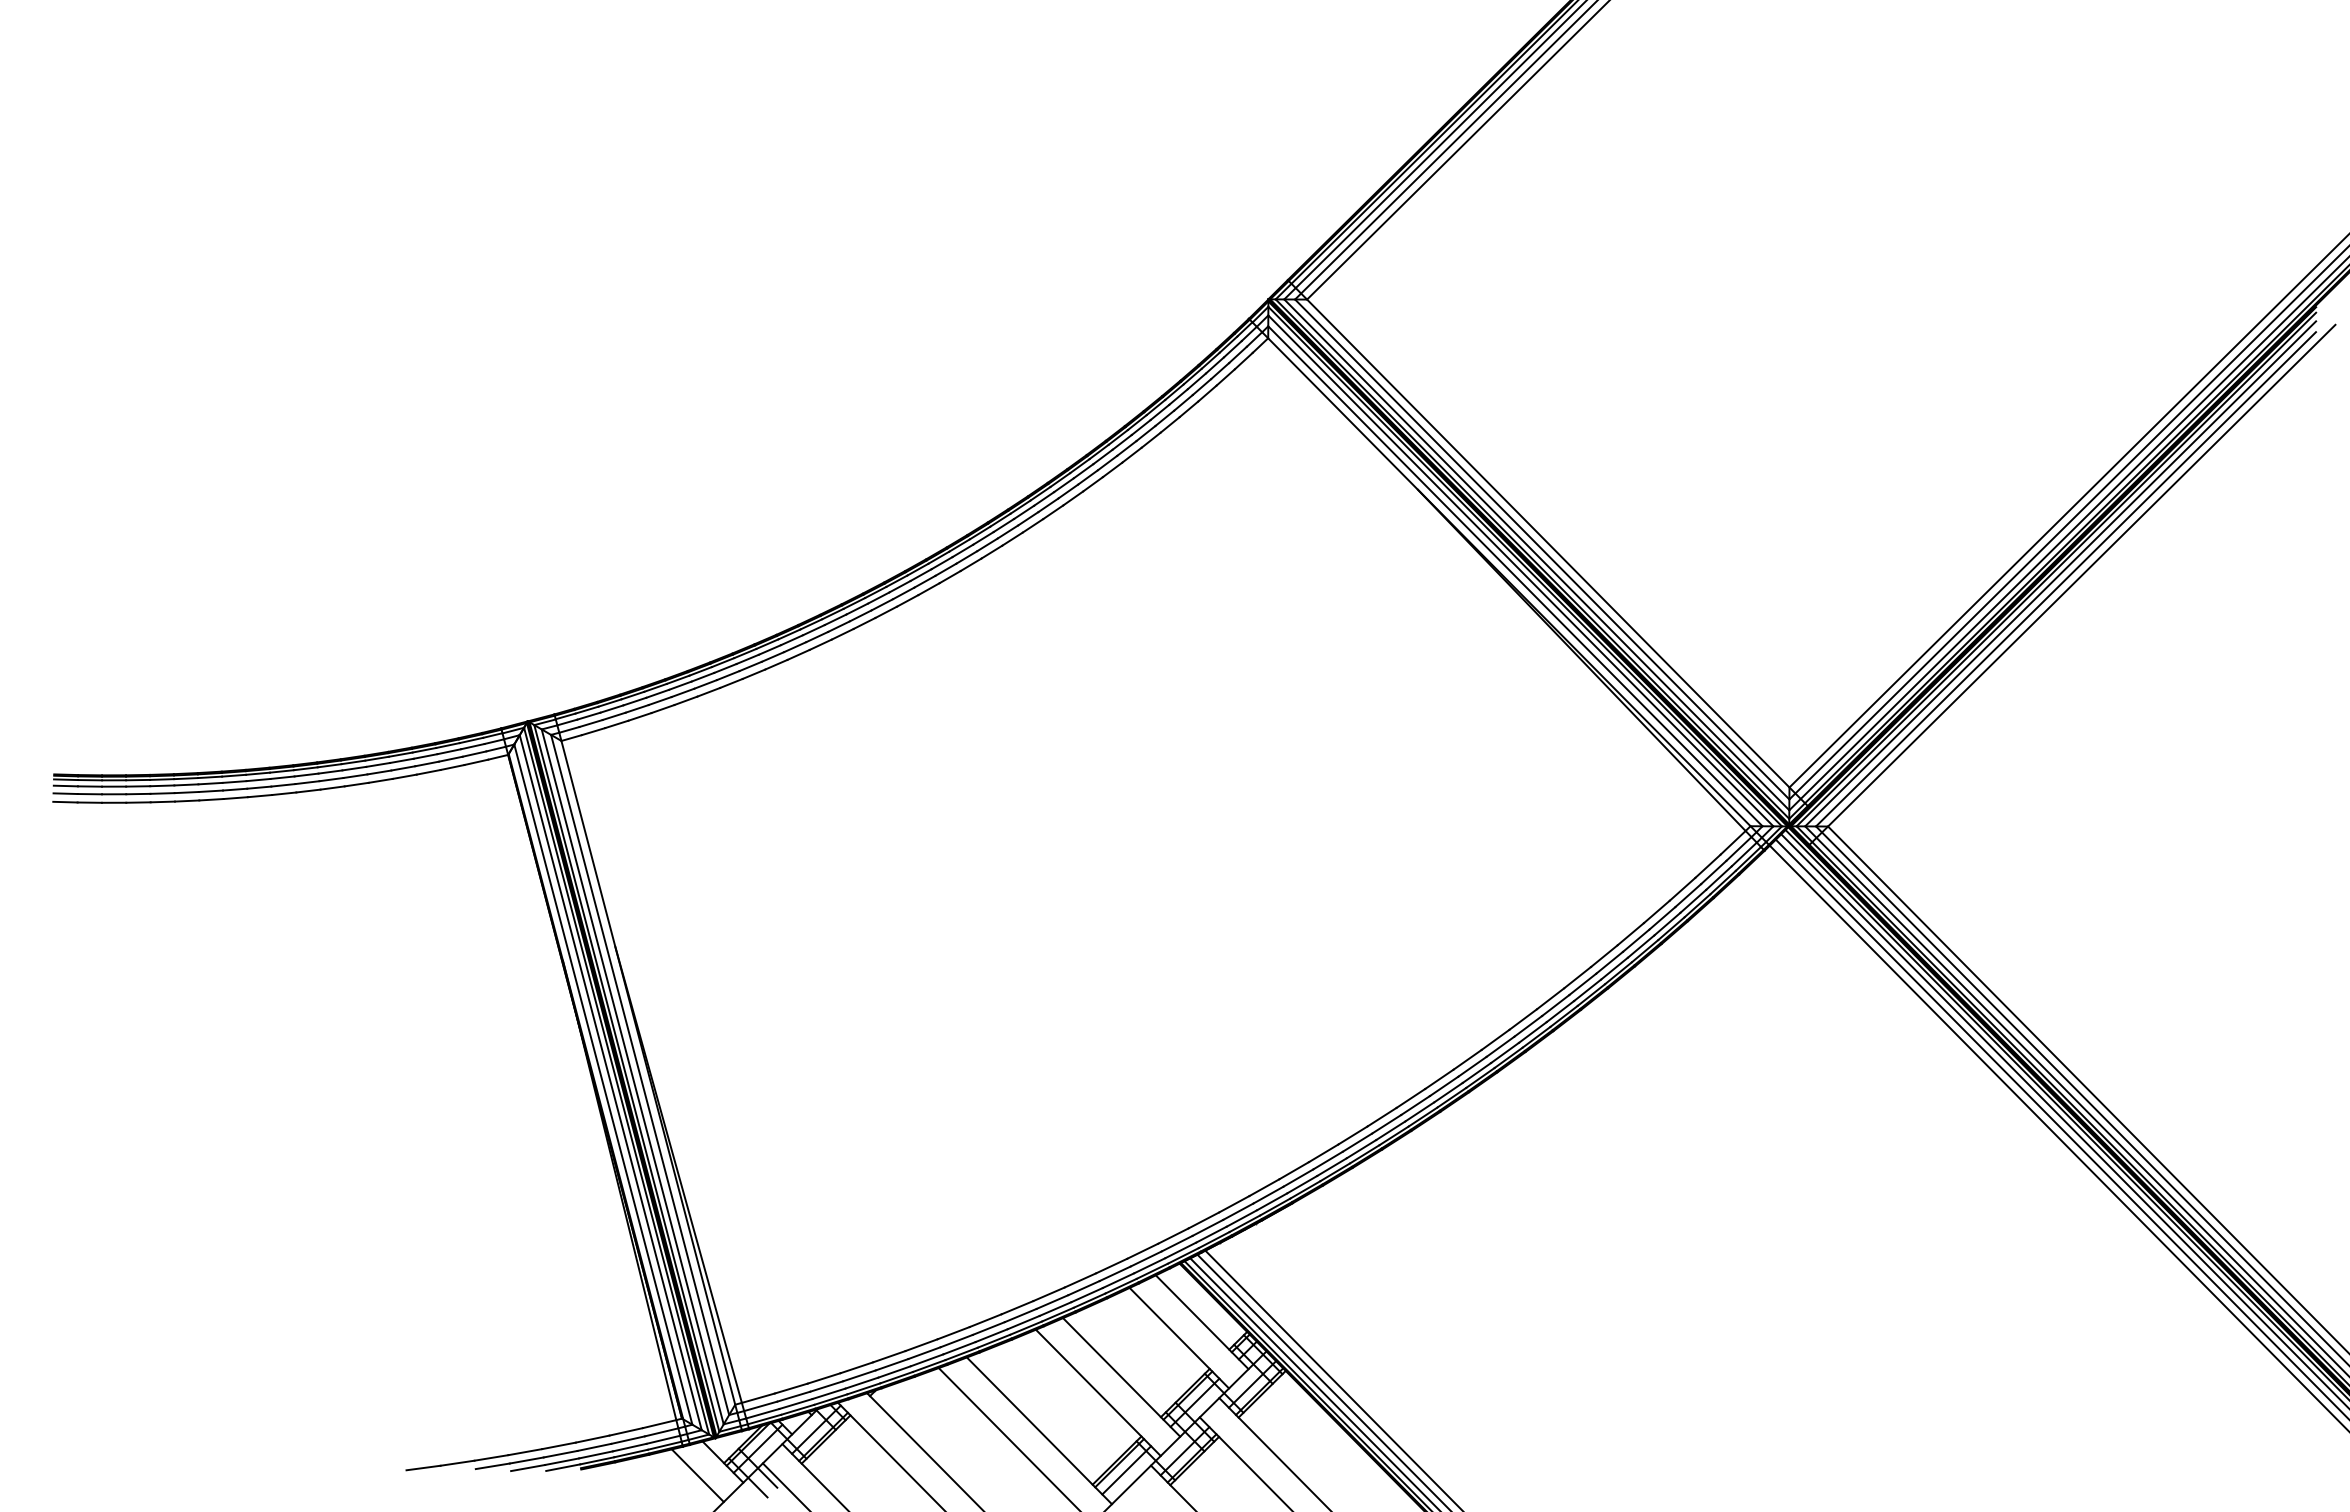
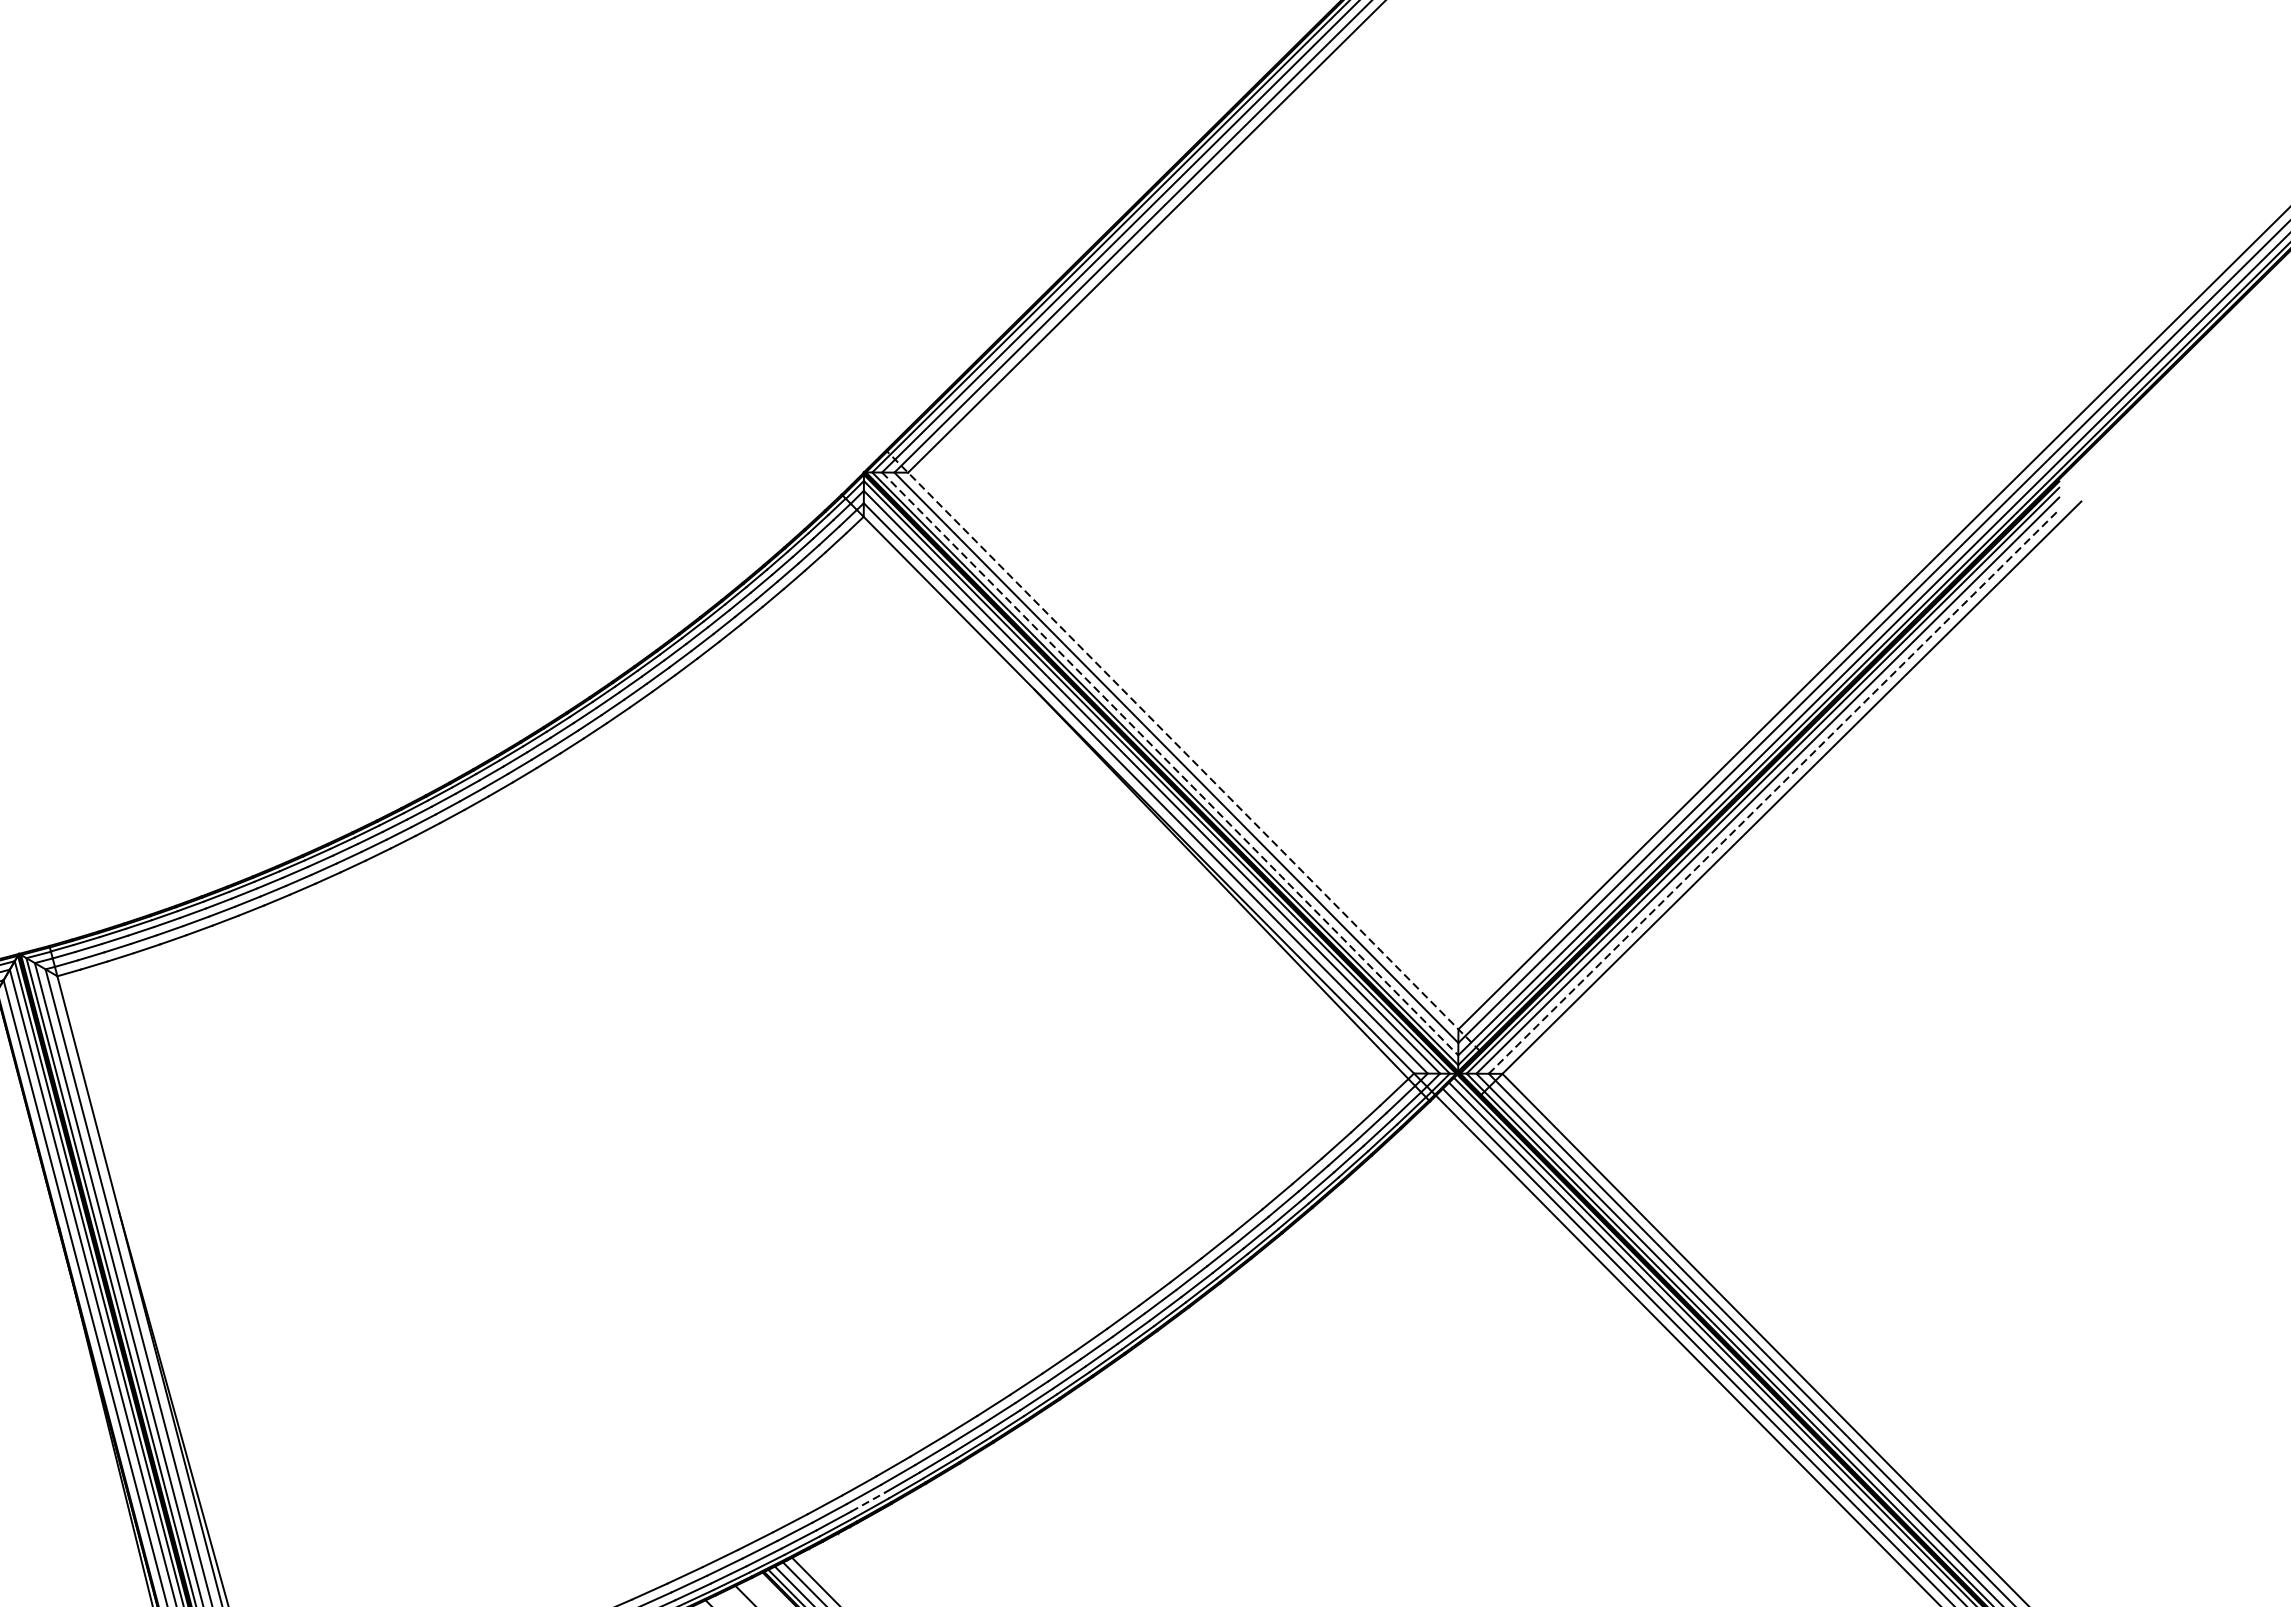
line: (1547, 543) -> (1182, 750), solid -> dashed
line: (1537, 555) -> (1170, 764), solid -> dashed
line: (2066, 579) -> (1774, 792), solid -> dashed
line: (1272, 1201) -> (868, 1501), solid -> dashed

